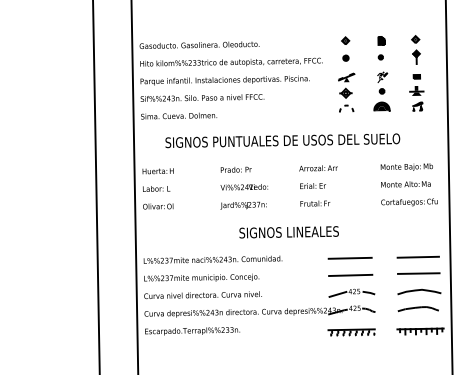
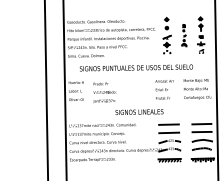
part: (380, 73) -> (183, 35), size x0.6
text: (318, 185) -> (164, 89), moved
text: (243, 187) -> (104, 92), moved

